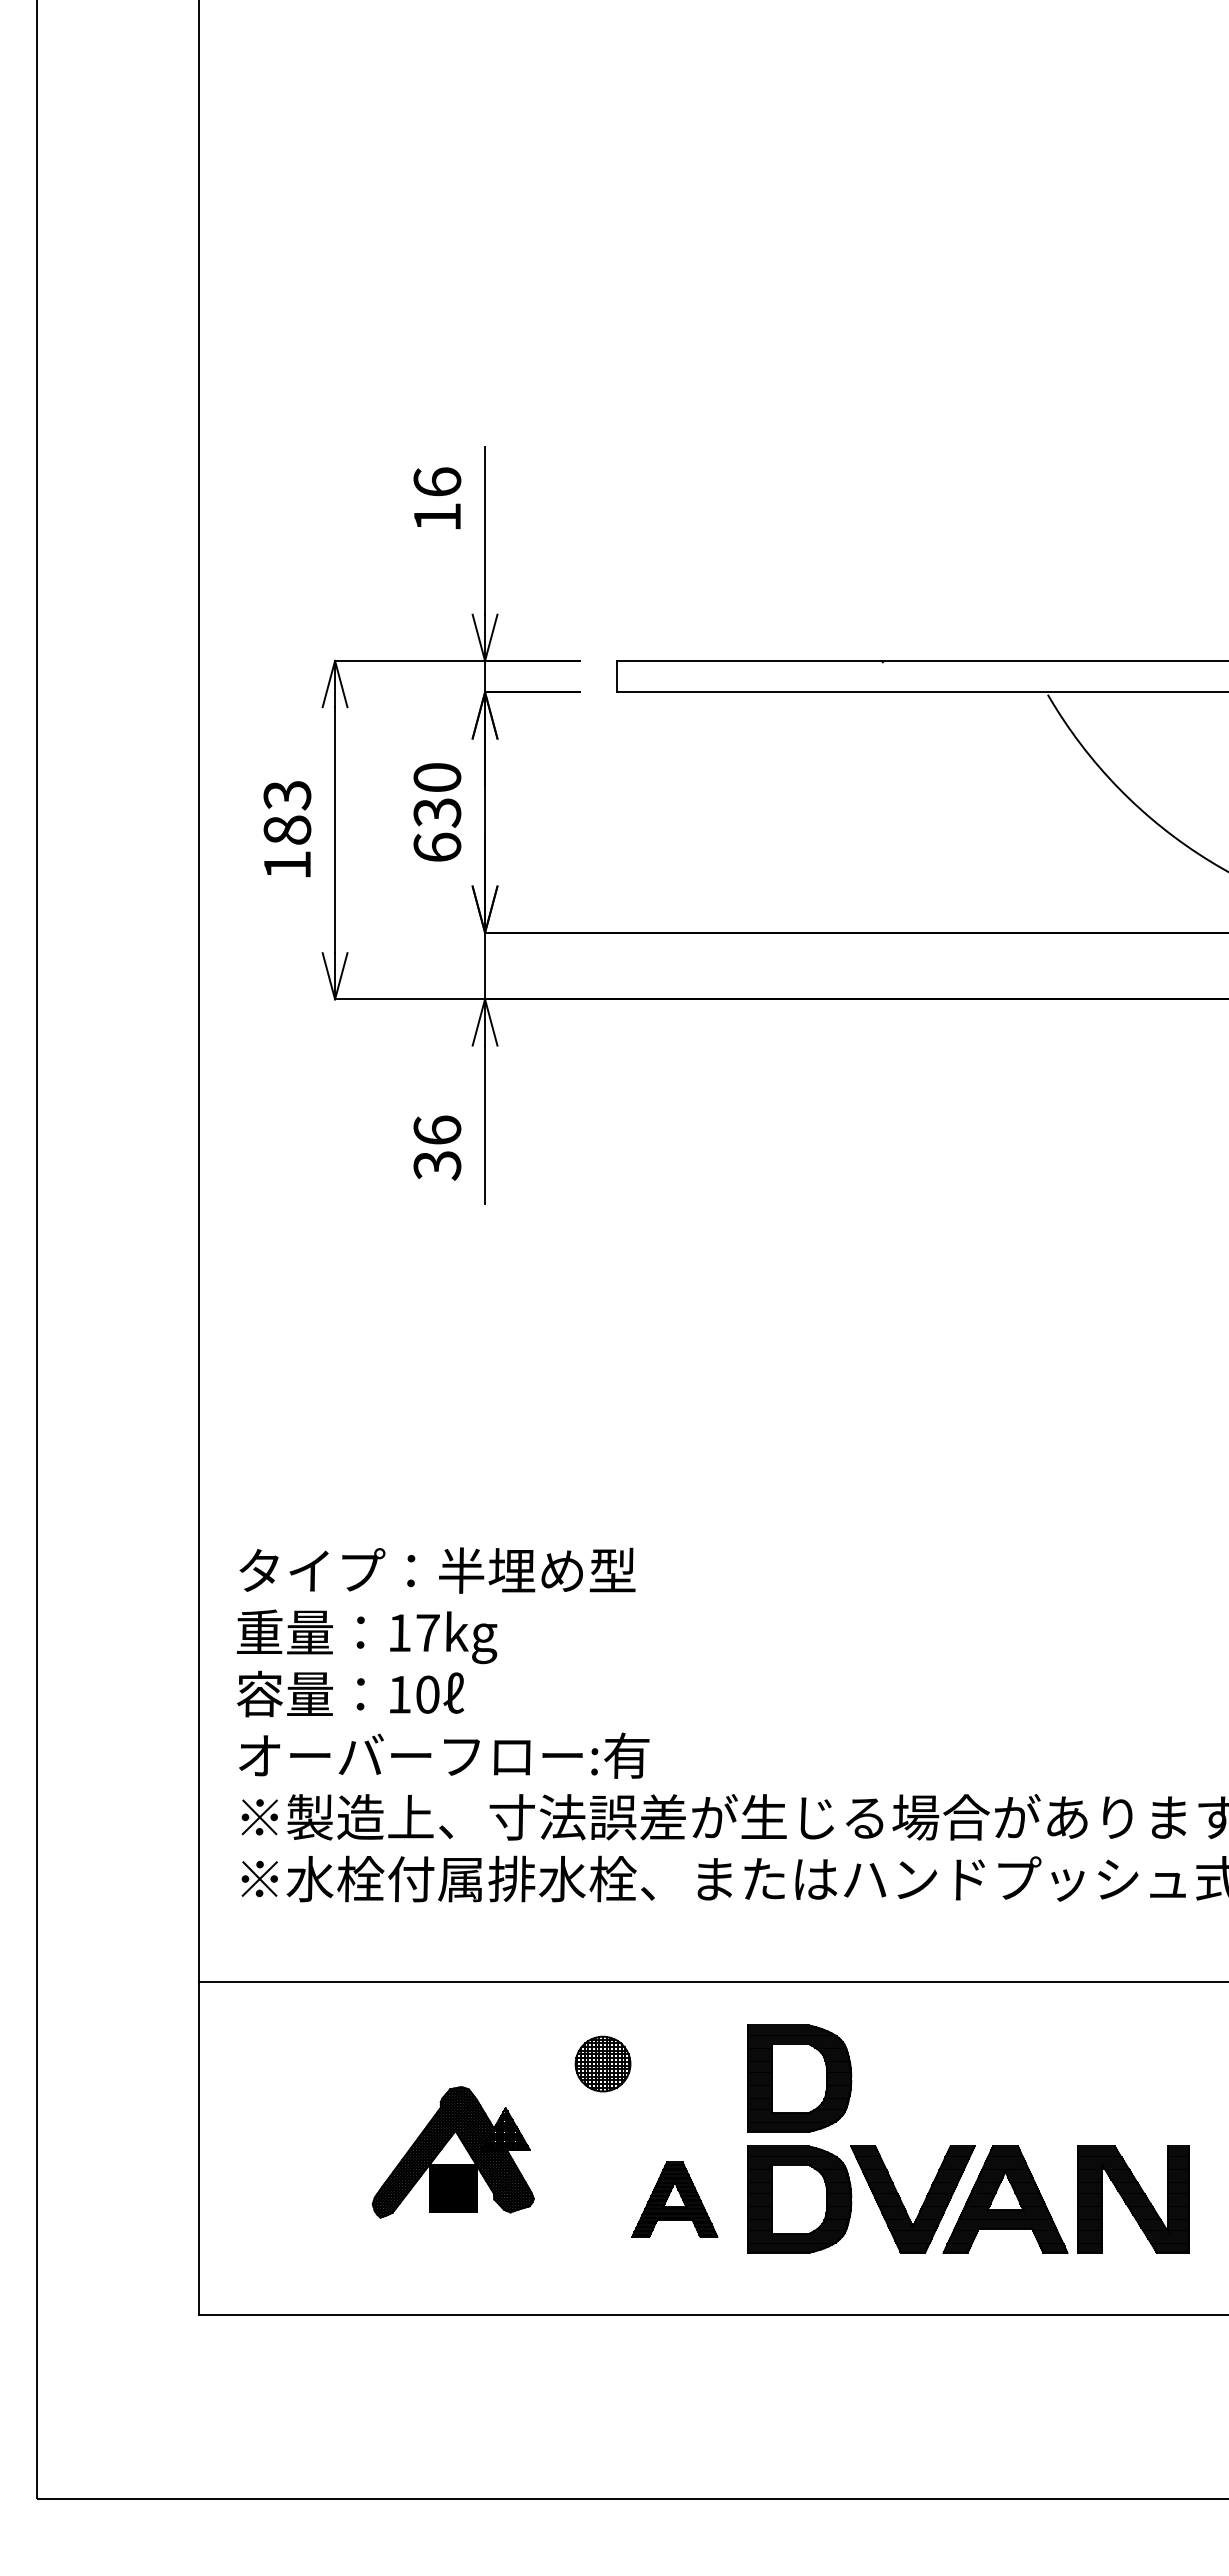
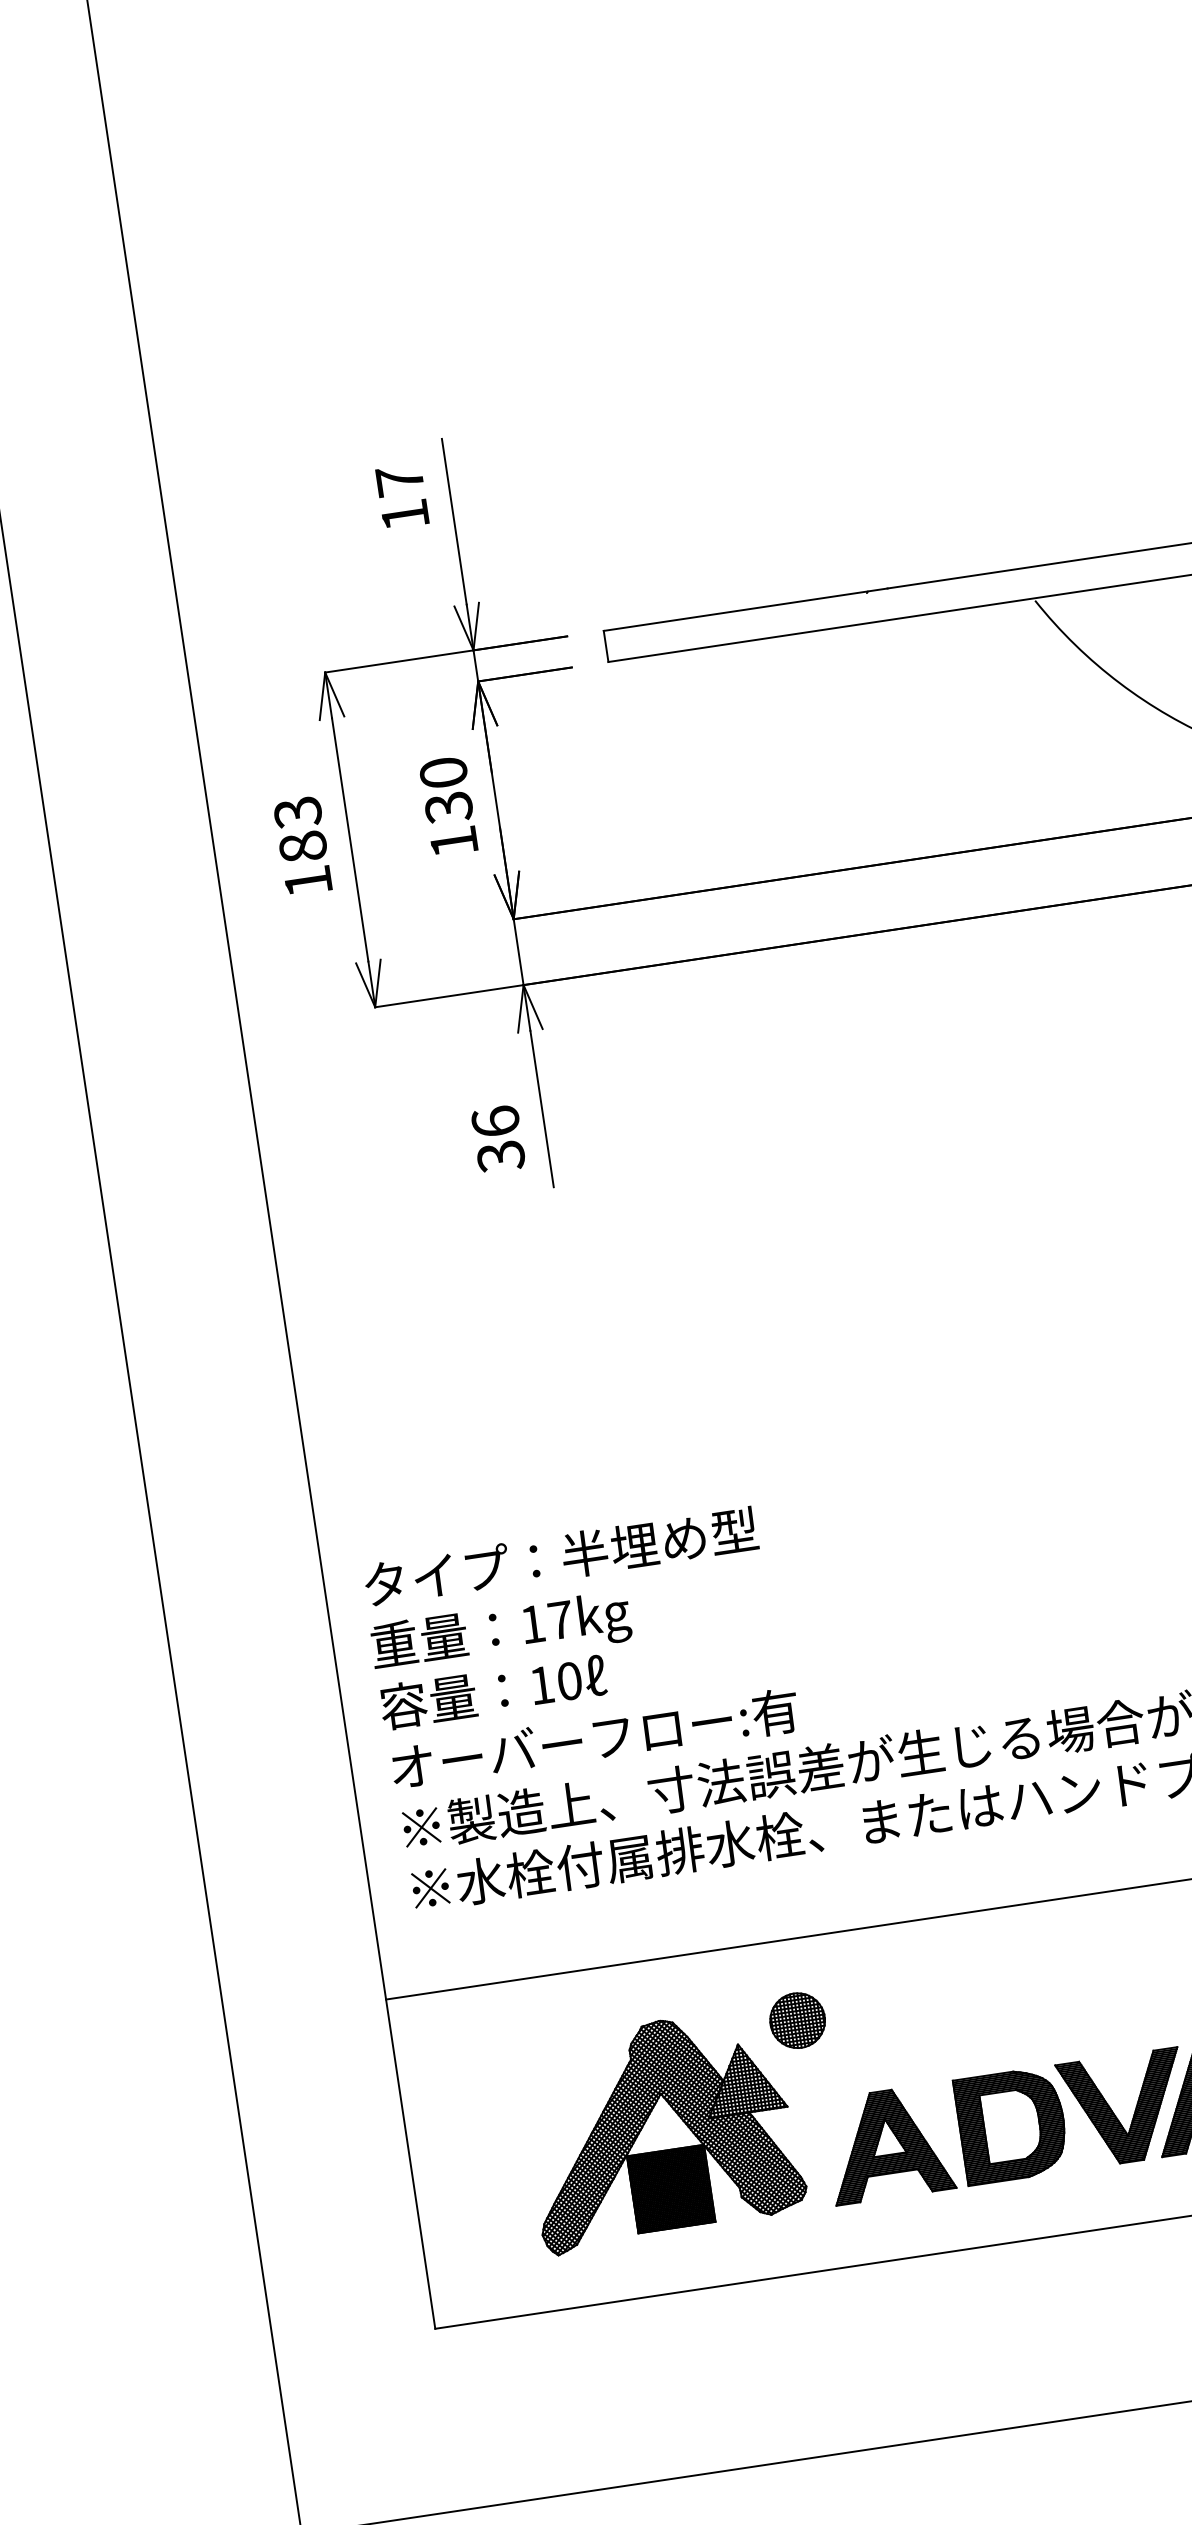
text: (437, 481) -> (399, 479), 16 -> 17
text: (437, 846) -> (453, 840), 630 -> 130
part: (799, 2078) -> (994, 2005), removed
part: (453, 2152) -> (662, 2130), size x1.67
part: (674, 2199) -> (888, 2144), size x1.43

